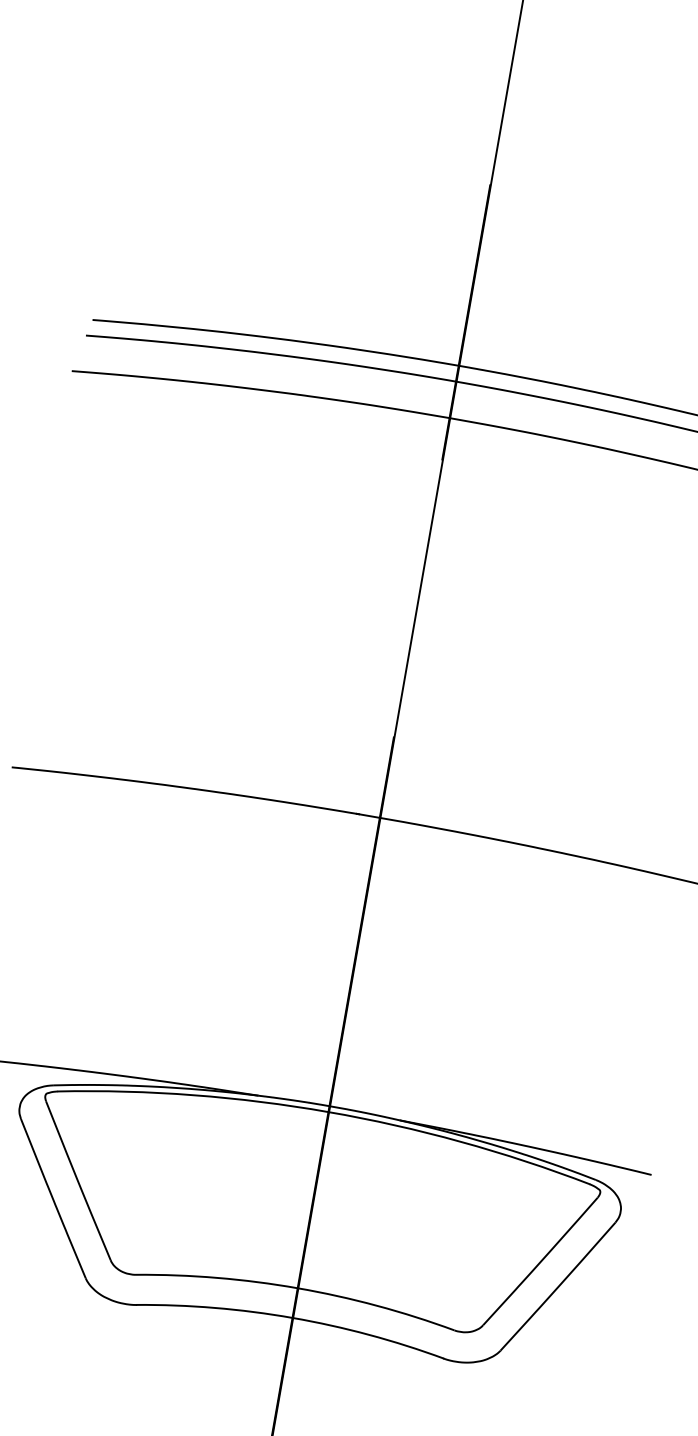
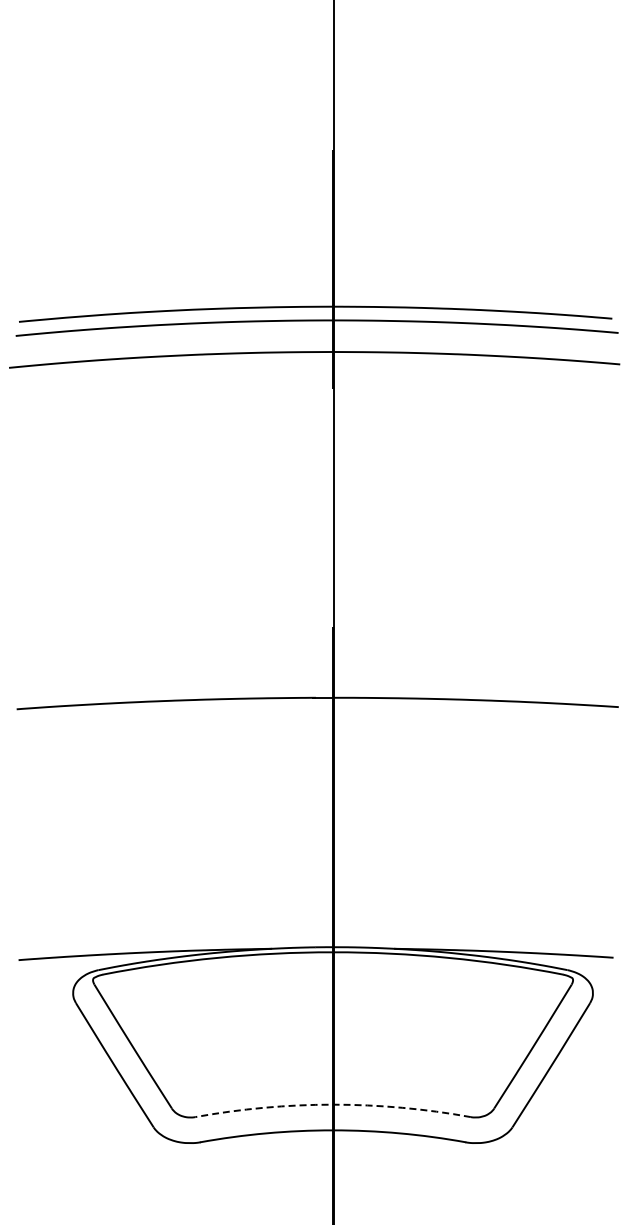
arc: (298, 1288) -> (333, 1104), solid -> dashed

